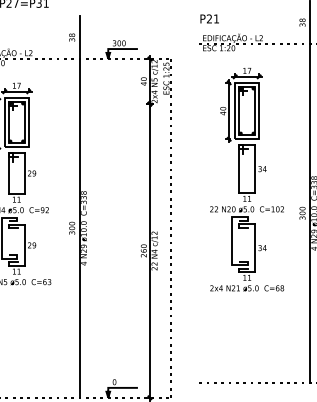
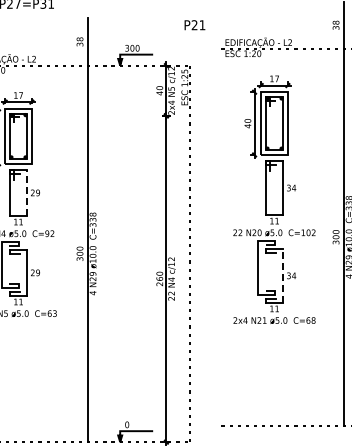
text: (209, 19) -> (194, 25), moved
line: (24, 173) -> (27, 192), solid -> dashed
line: (255, 247) -> (283, 275), solid -> dashed

